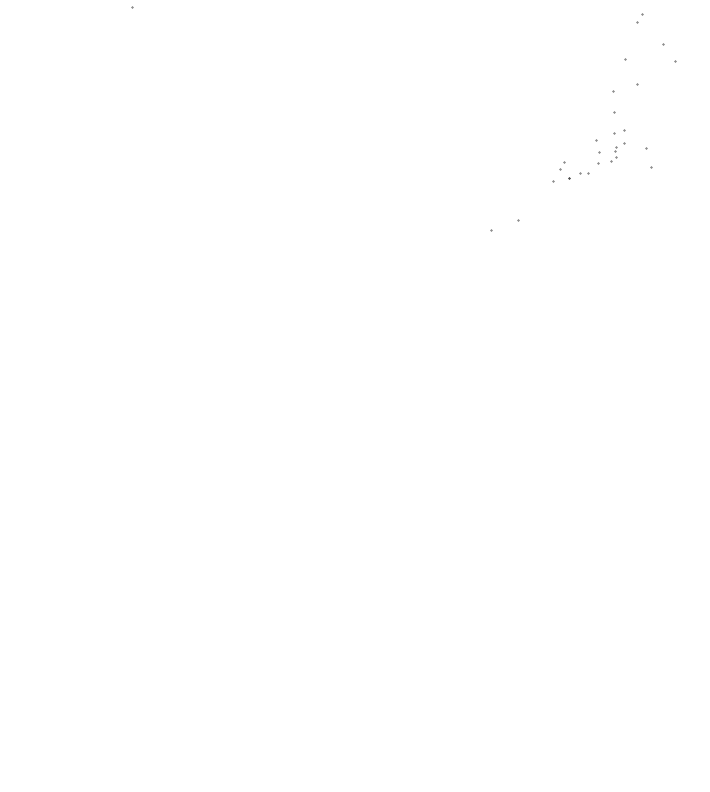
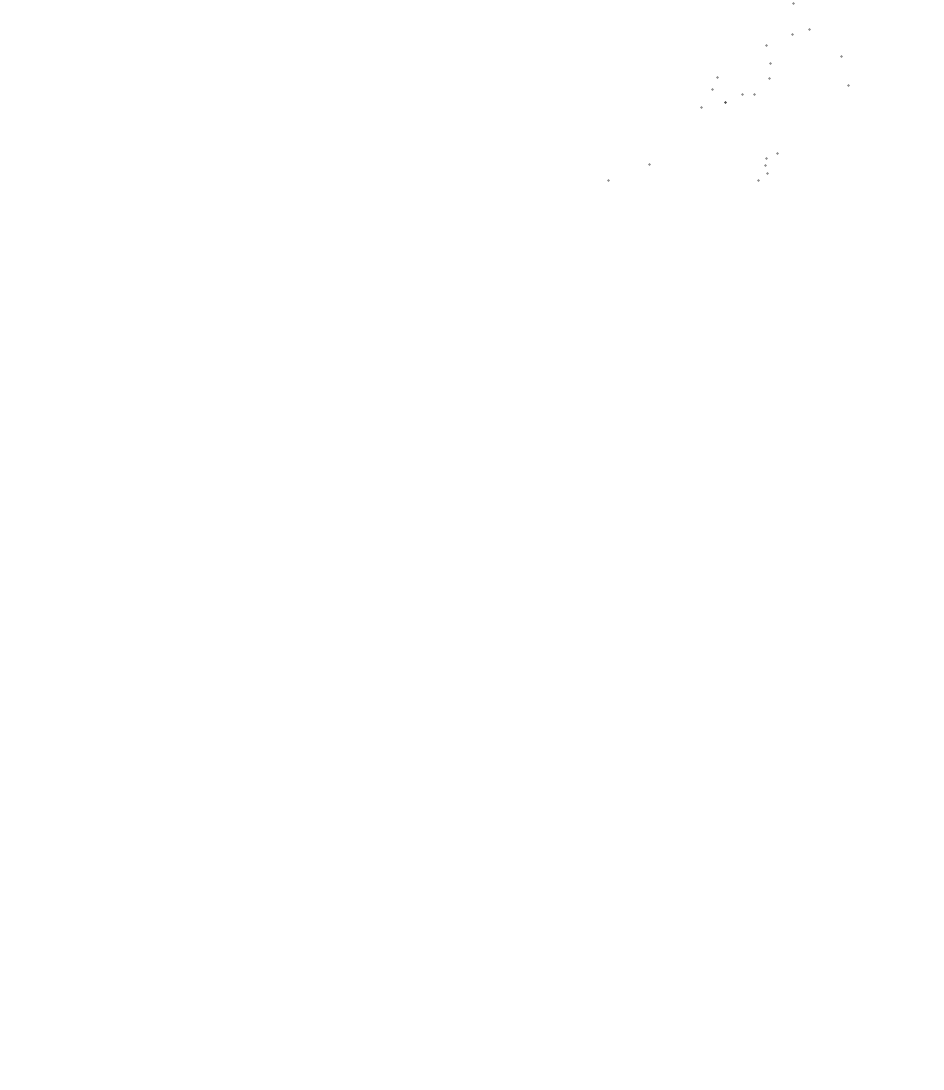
part: (617, 152) -> (768, 167), moved

